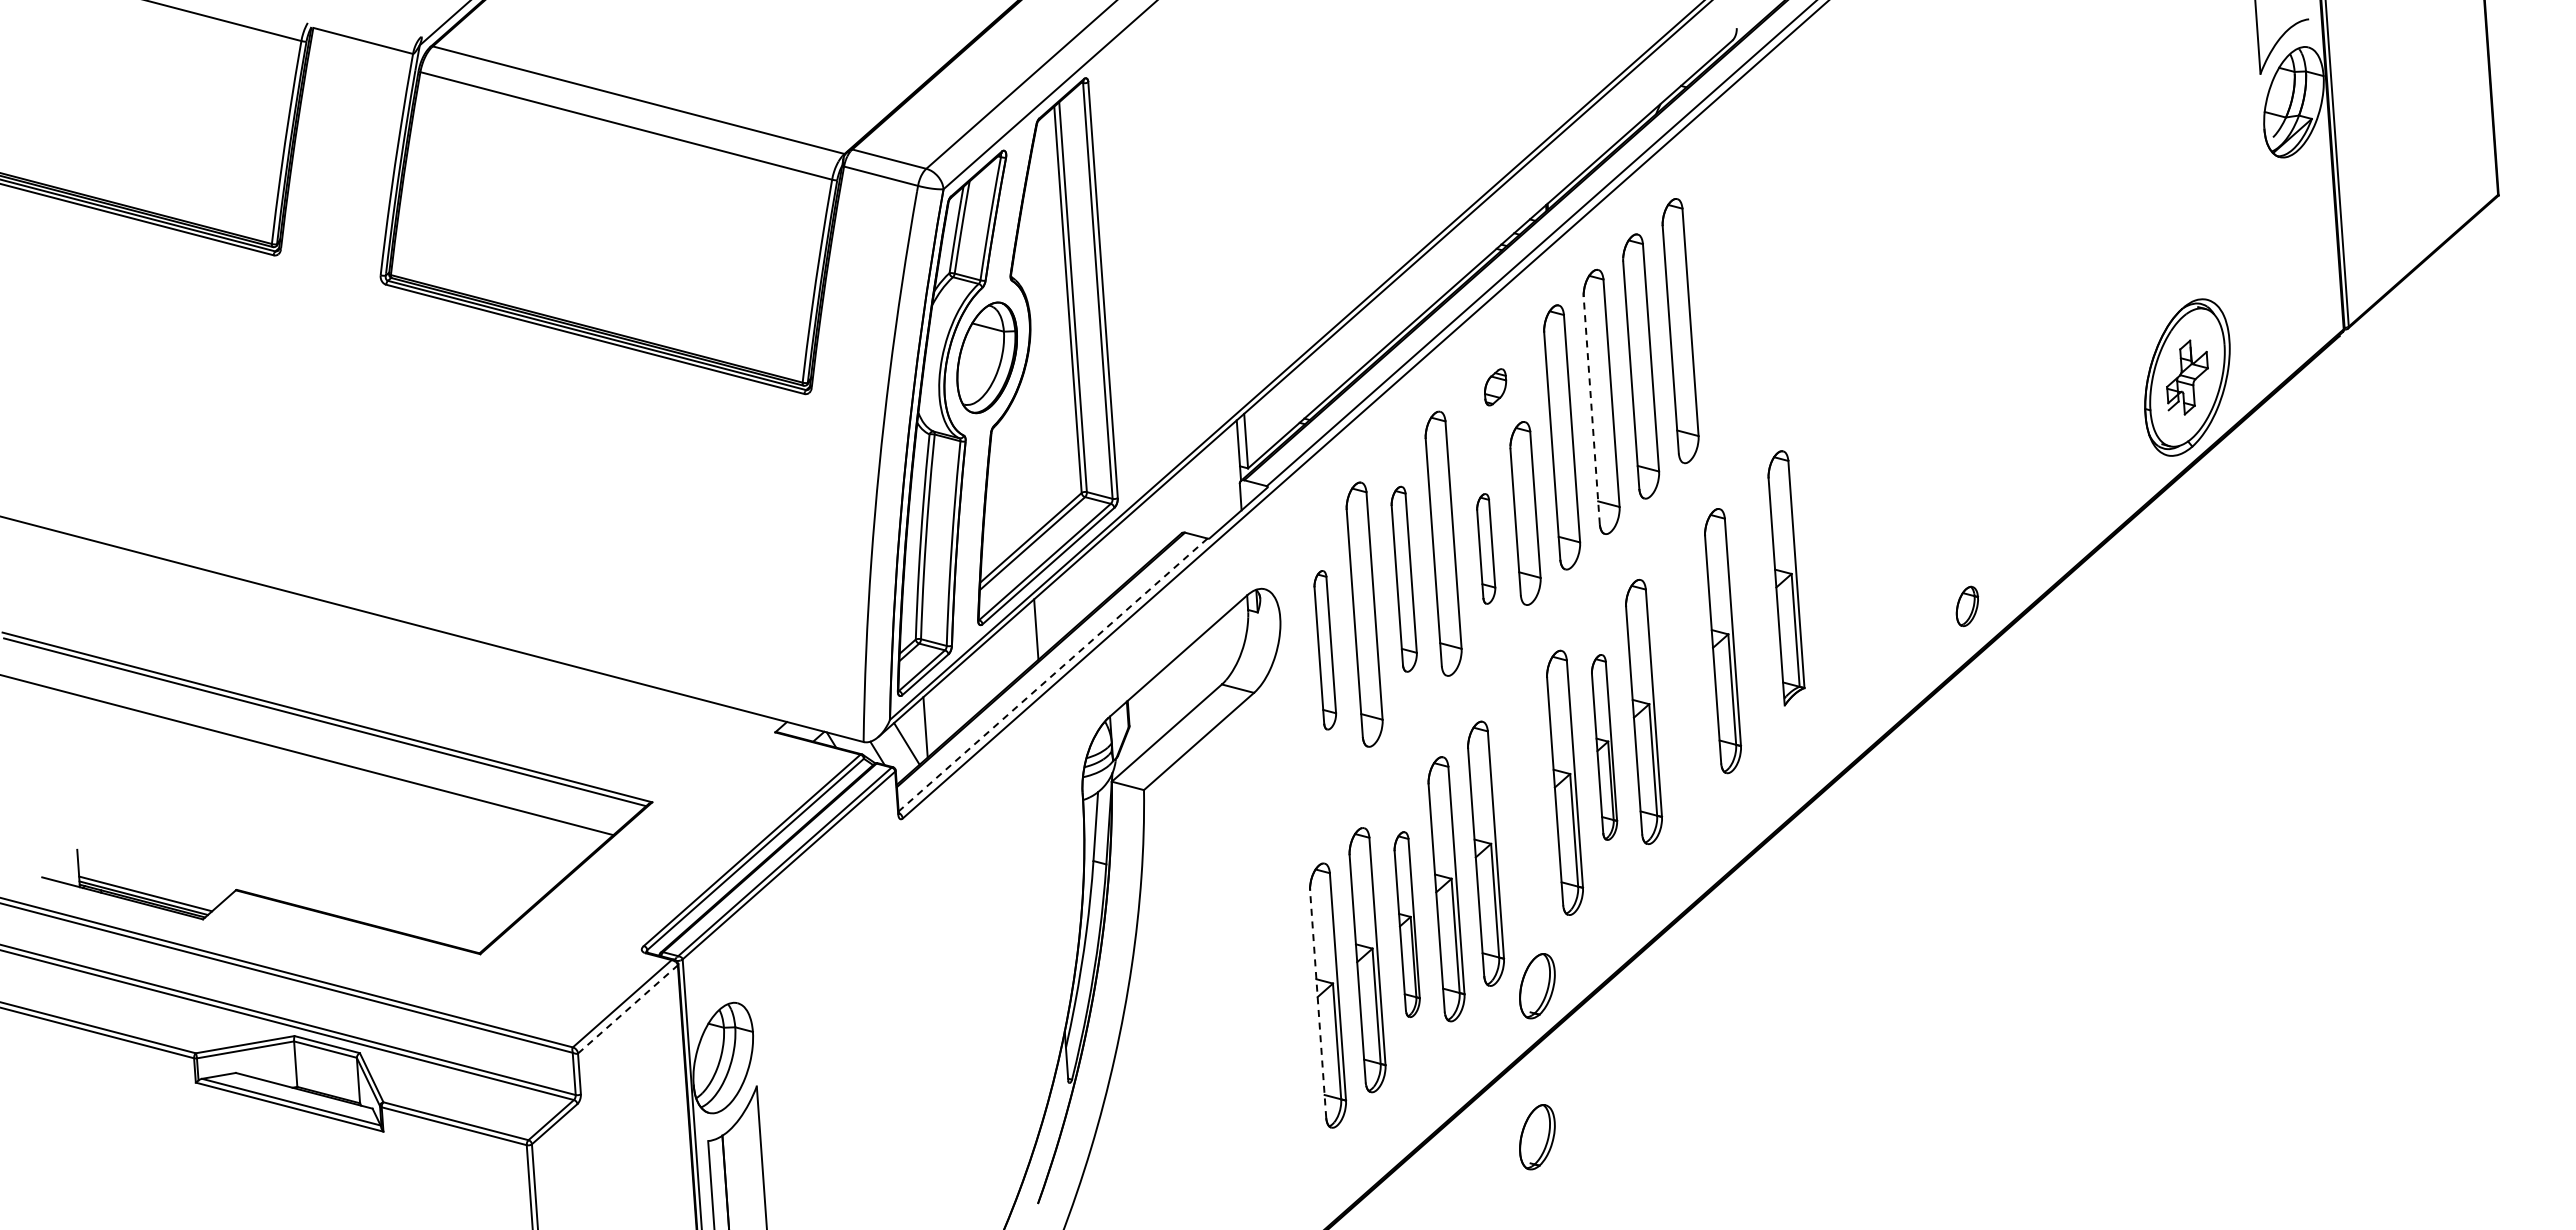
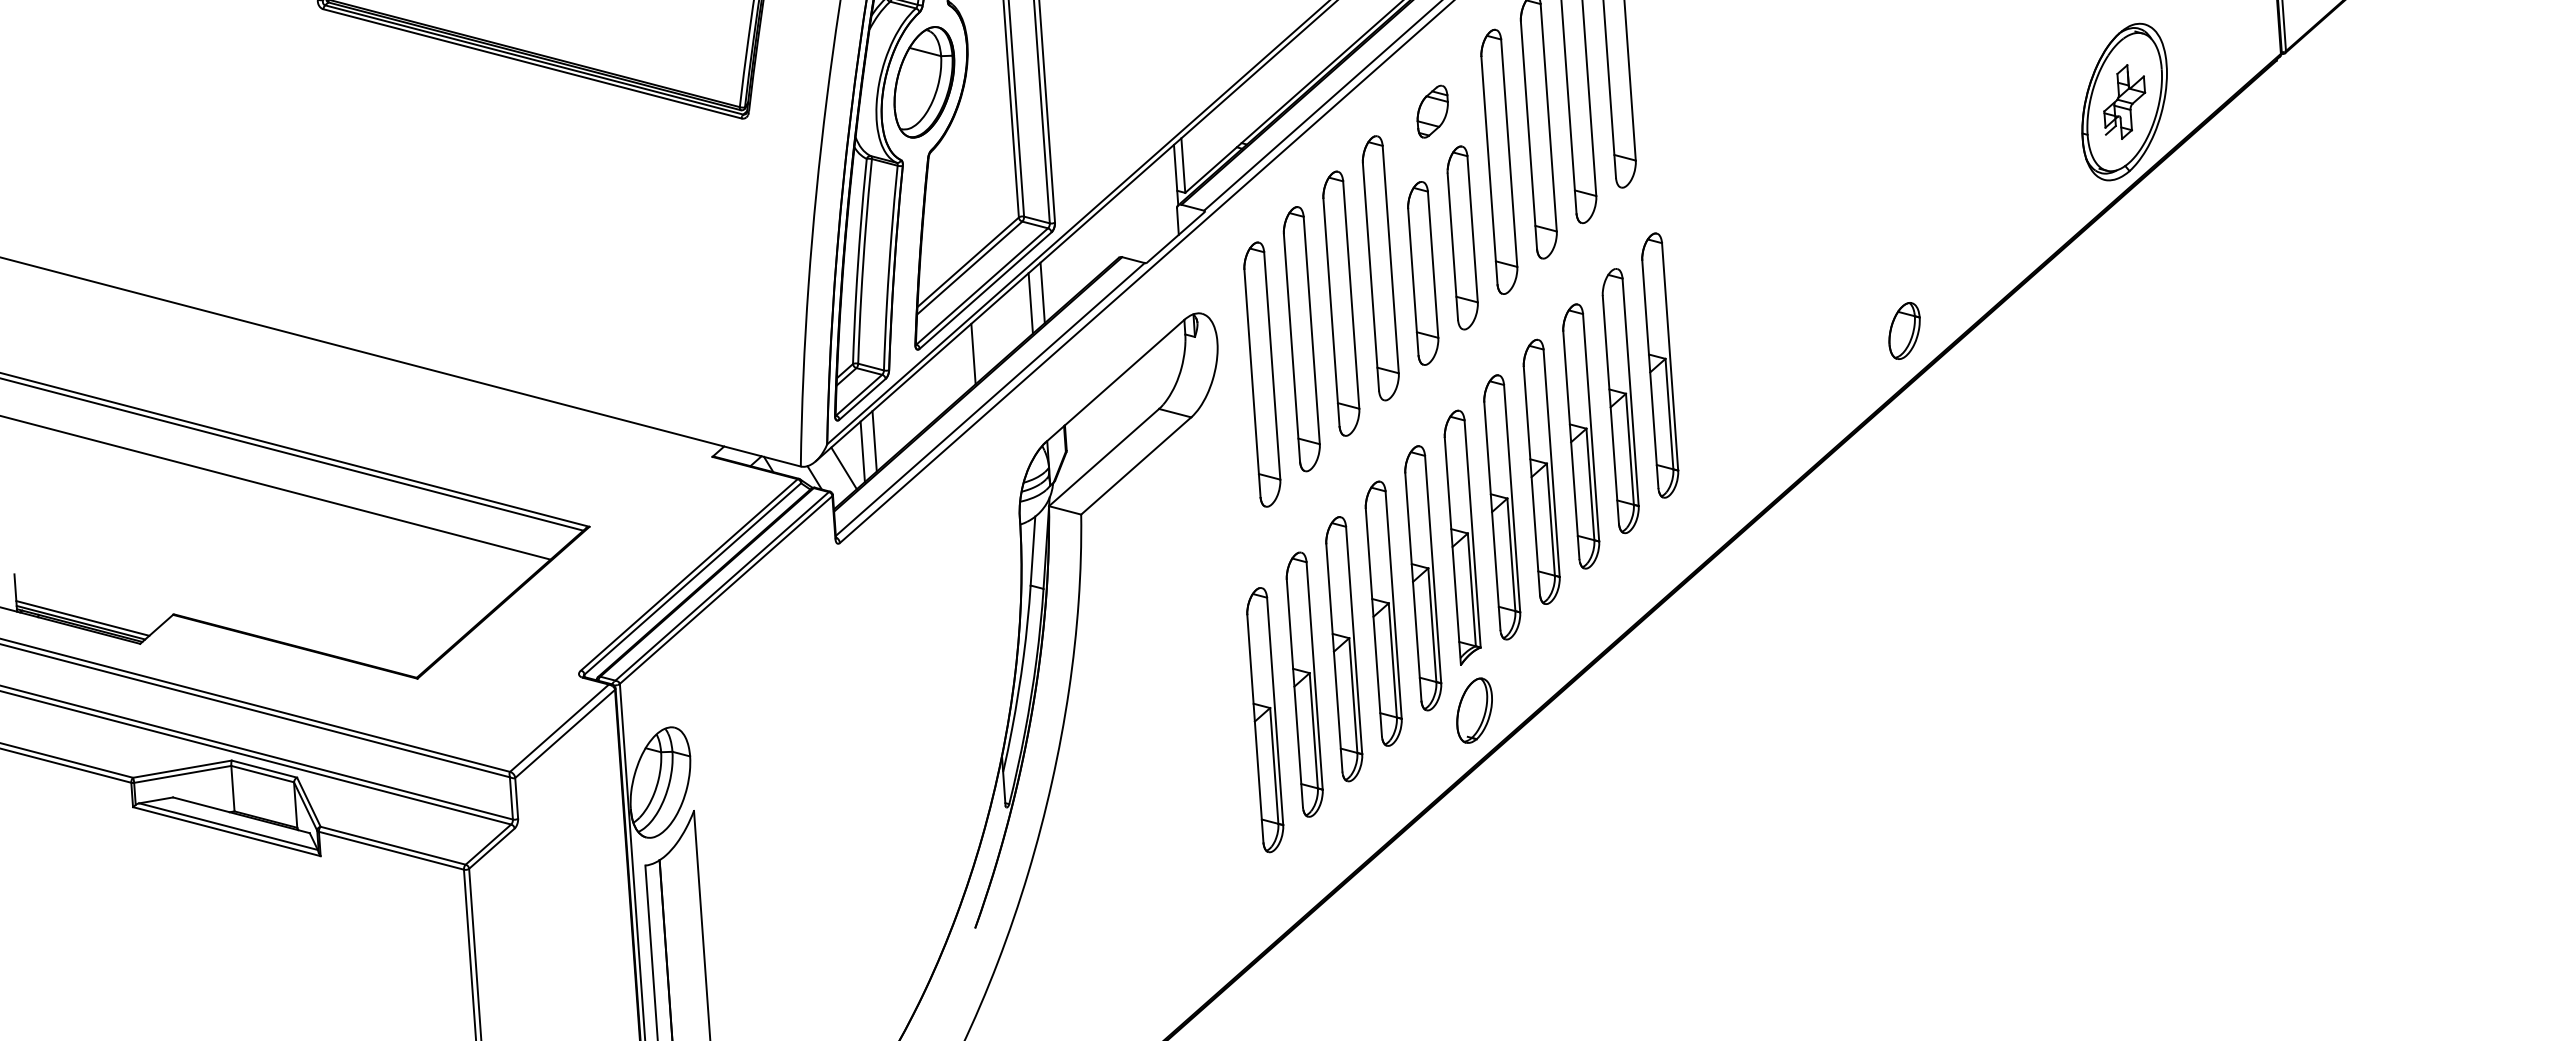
part: (1495, 387) -> (1432, 112), size x1.43
line: (1591, 410) -> (1528, 135), dashed -> solid
part: (1486, 548) -> (1423, 273), size x1.67
line: (1105, 568) -> (1042, 293), added
line: (1093, 578) -> (1030, 303), added
part: (1786, 578) -> (1462, 538), moved
part: (1404, 579) -> (1341, 304), size x1.43
part: (1967, 606) -> (1904, 331), size x1.43
part: (1325, 650) -> (1262, 375), size x1.67
line: (1052, 675) -> (989, 400), dashed -> solid
part: (1683, 676) -> (1620, 401), added
line: (937, 716) -> (874, 441), added
part: (1604, 747) -> (1541, 472), size x1.43
part: (1407, 924) -> (1344, 649), size x1.43
line: (1318, 1004) -> (1255, 729), dashed -> solid
line: (627, 1009) -> (564, 734), dashed -> solid
part: (1537, 1137) -> (1474, 862), removed

